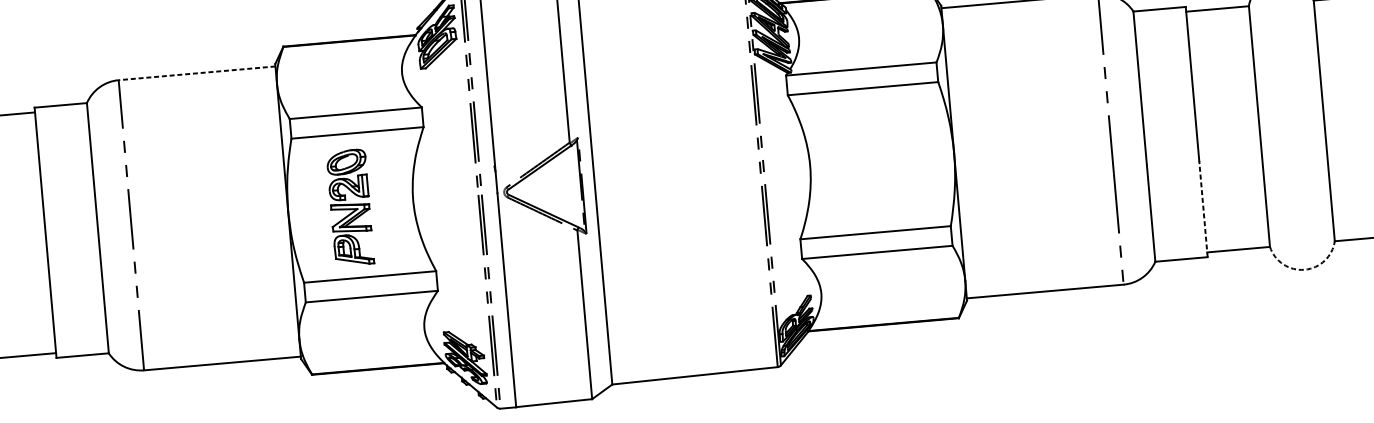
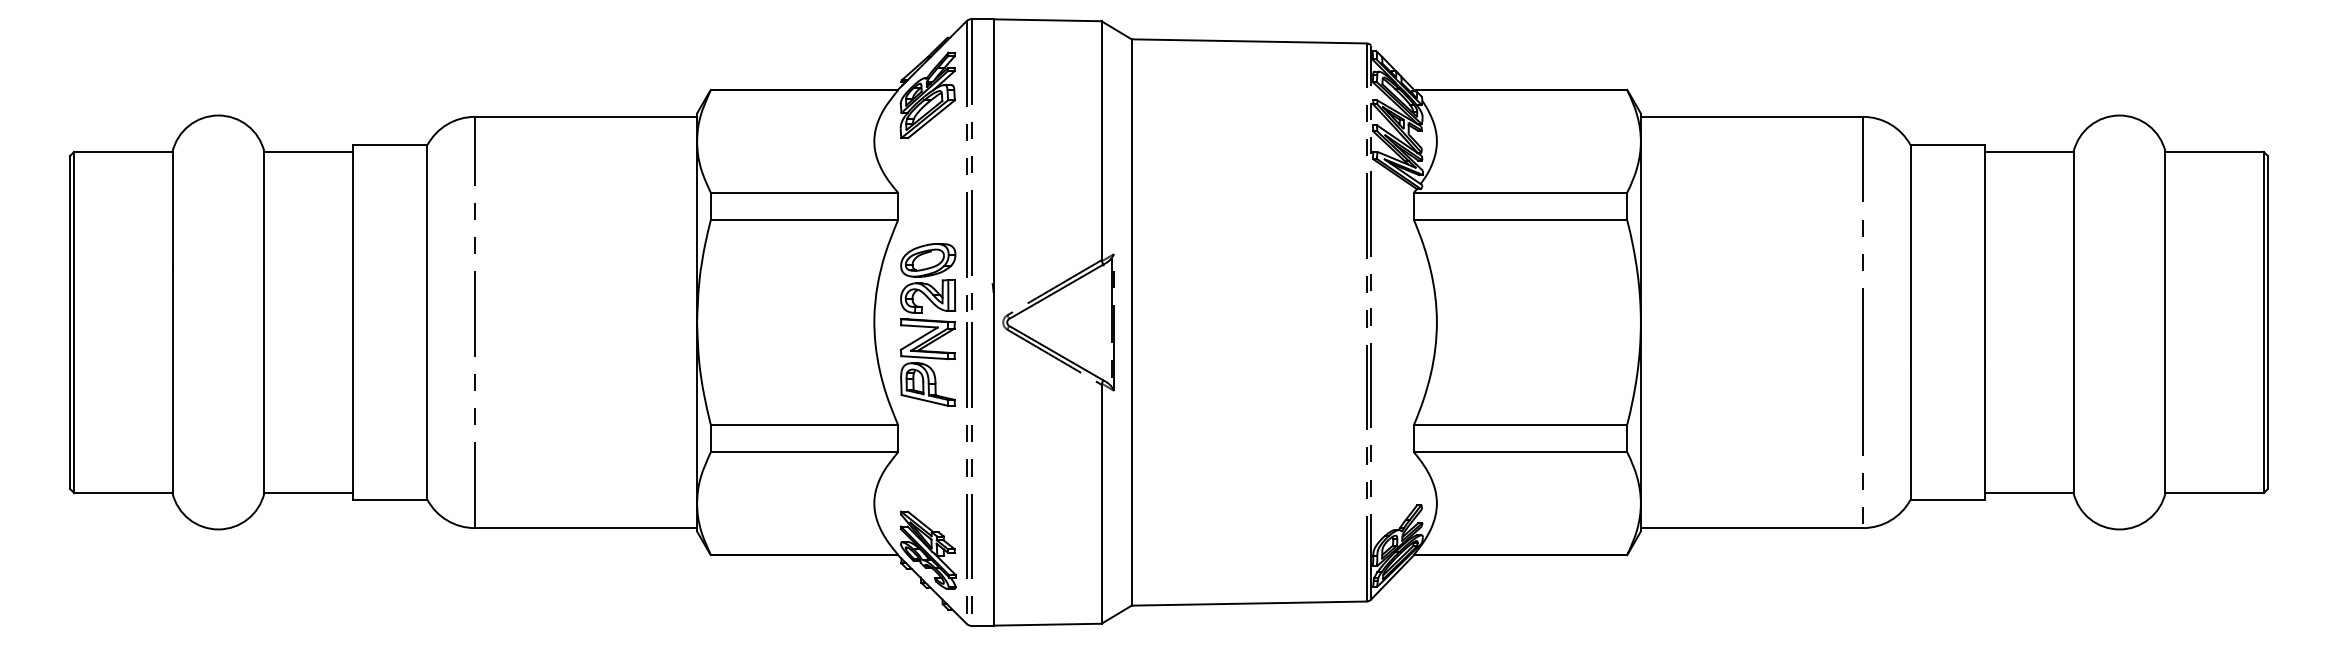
line: (196, 73) -> (585, 116), dashed -> solid
part: (349, 207) -> (927, 324), moved
line: (1203, 209) -> (1984, 431), dashed -> solid
arc: (1304, 269) -> (2119, 529), dashed -> solid

